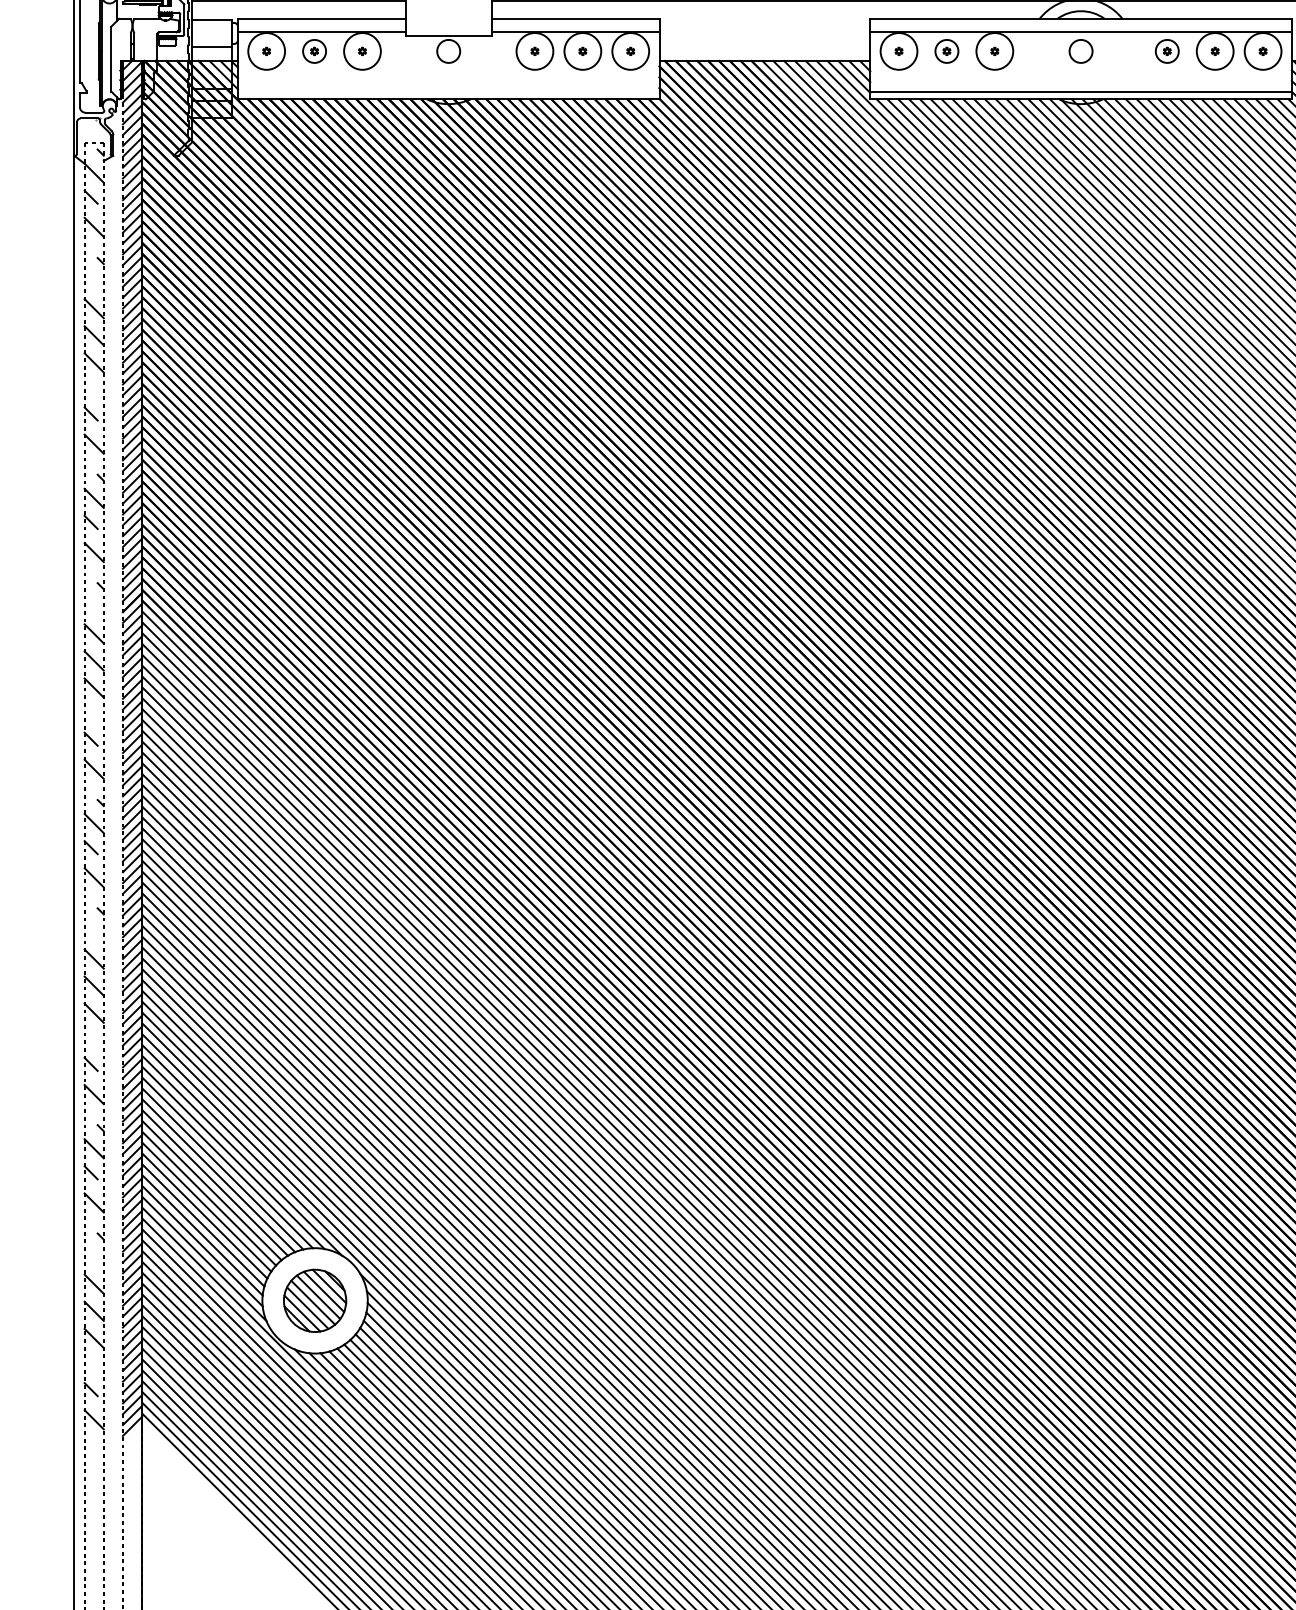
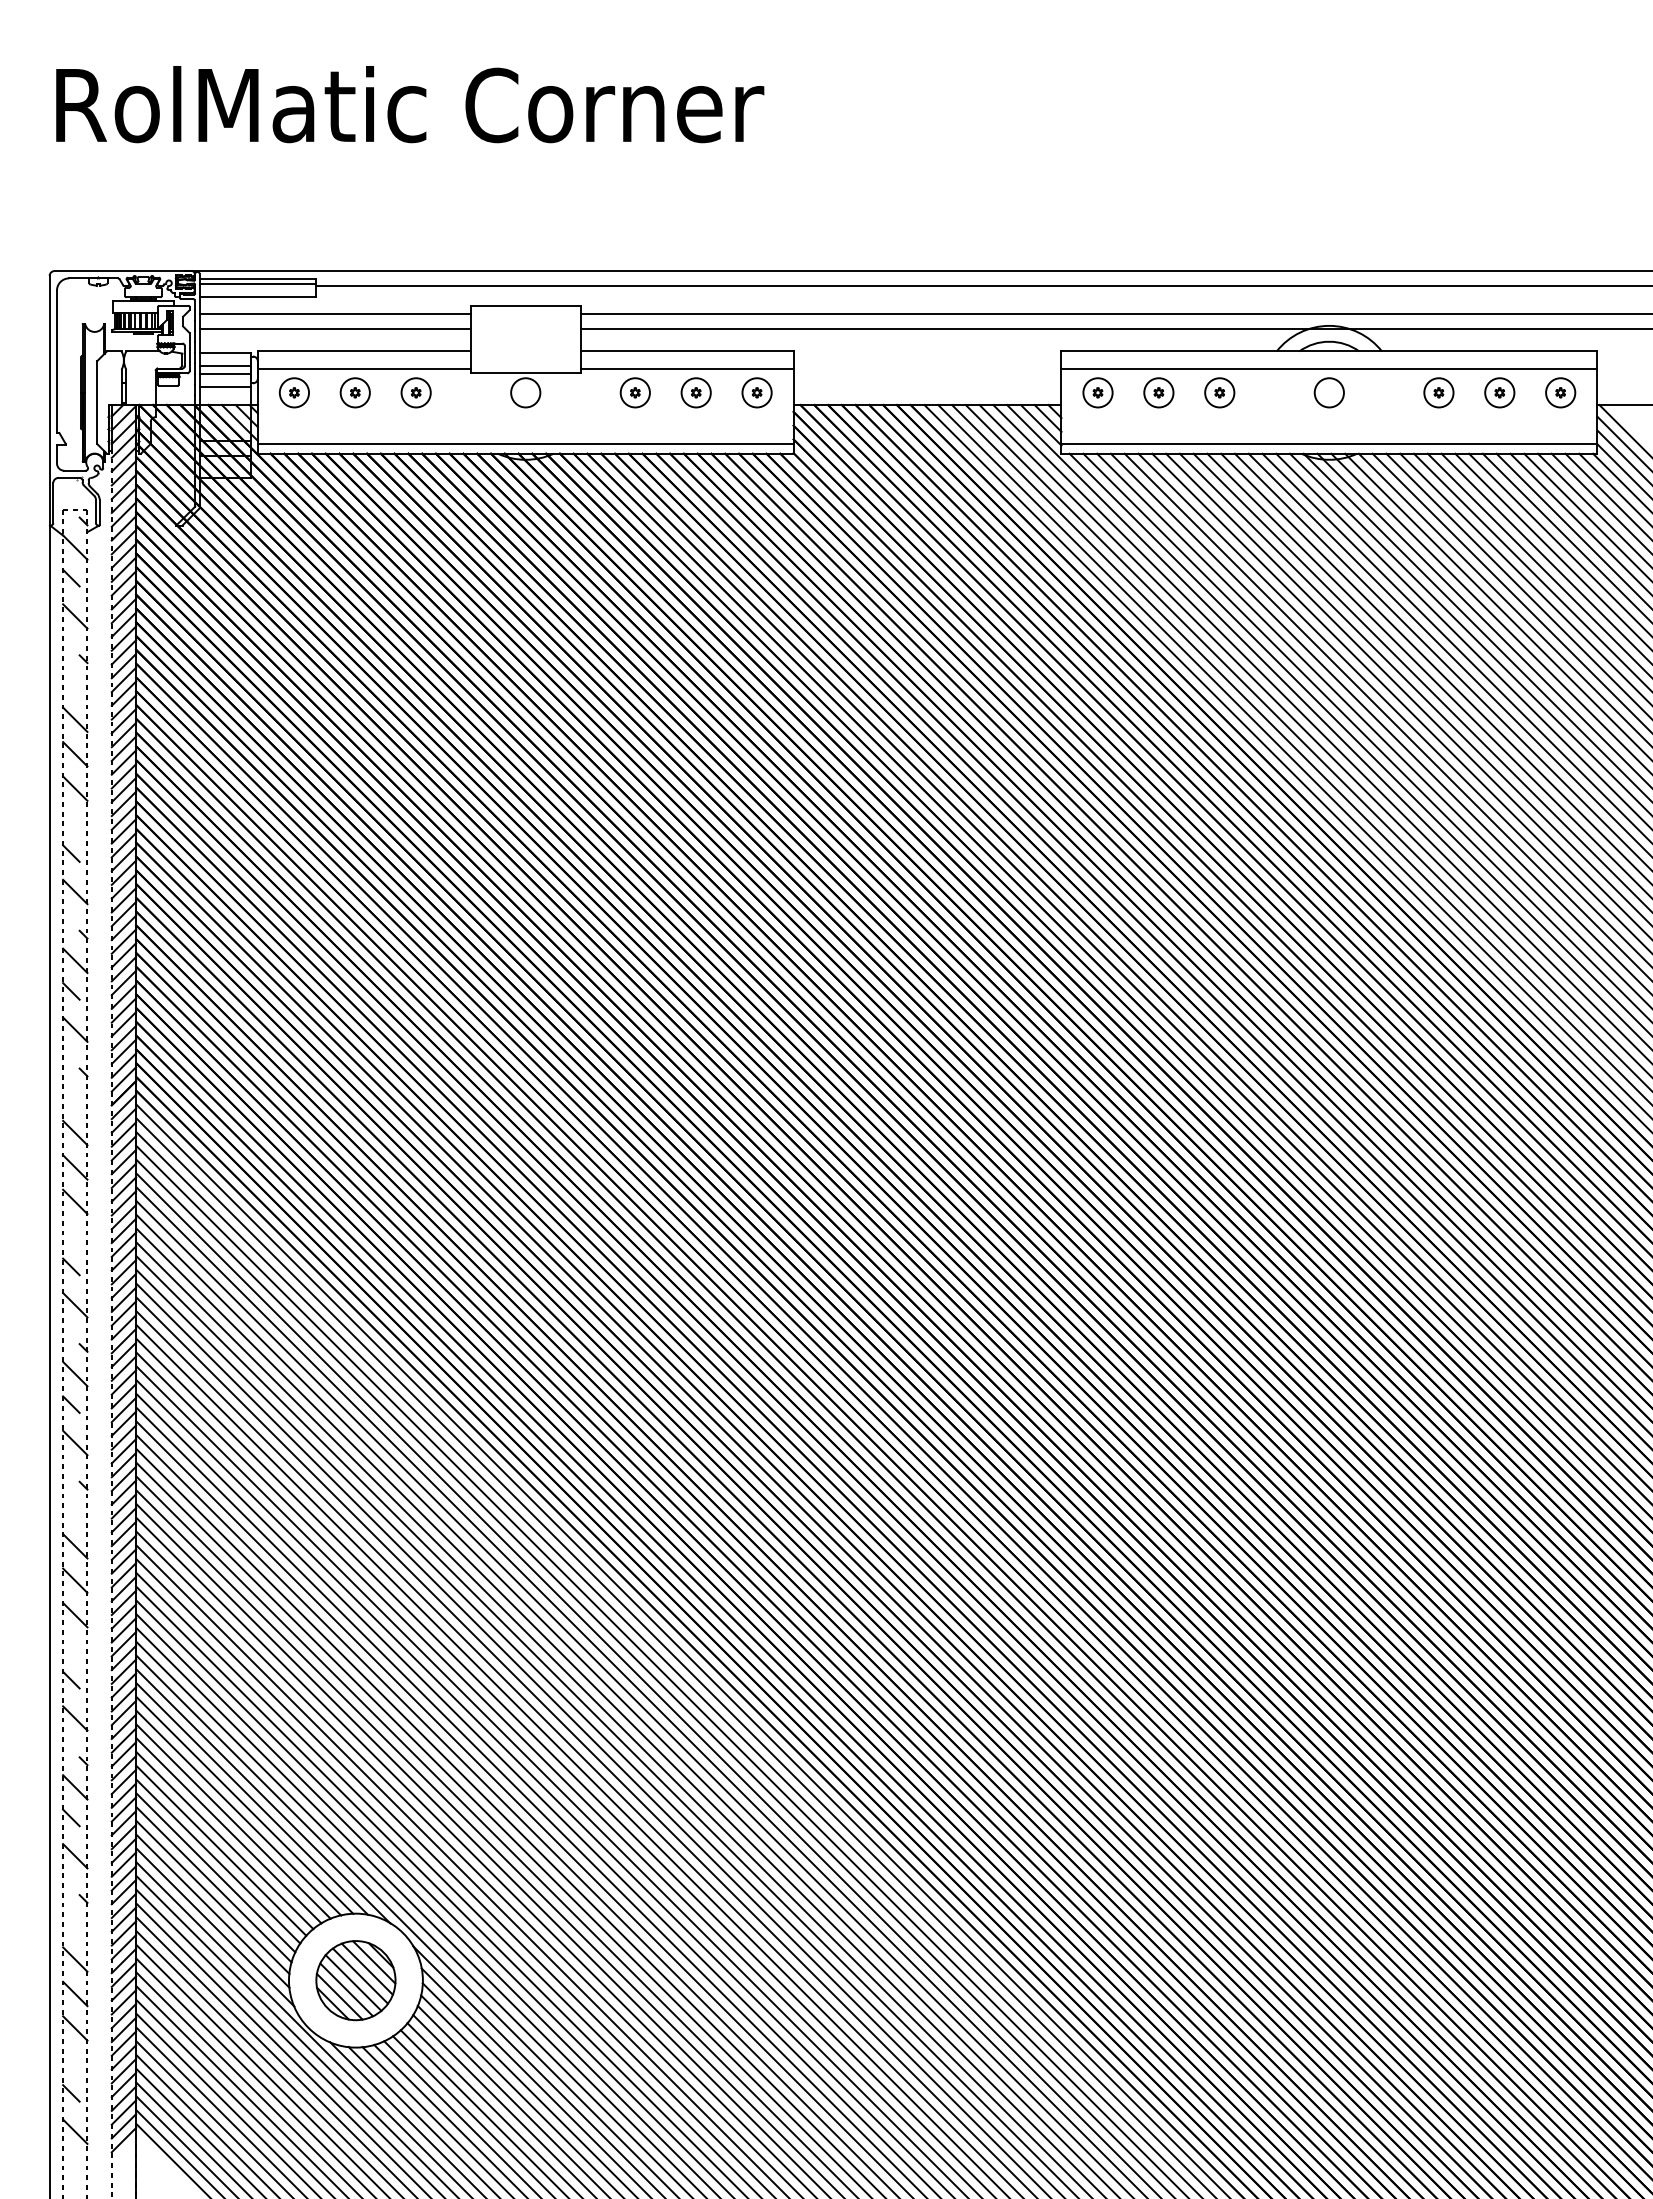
line: (211, 30) -> (224, 366), added
line: (211, 36) -> (224, 373), added
circle: (266, 51) -> (294, 392), size x0.62
circle: (361, 51) -> (415, 392), size x0.62
circle: (534, 51) -> (634, 392), size x0.62
circle: (582, 51) -> (695, 392), size x0.62
circle: (630, 51) -> (756, 392), size x0.62
circle: (898, 51) -> (1097, 392), size x0.62
circle: (994, 51) -> (1219, 392), size x0.62
circle: (1214, 51) -> (1499, 392), size x0.62
circle: (1262, 51) -> (1560, 392), size x0.62
line: (448, 92) -> (525, 444), added

